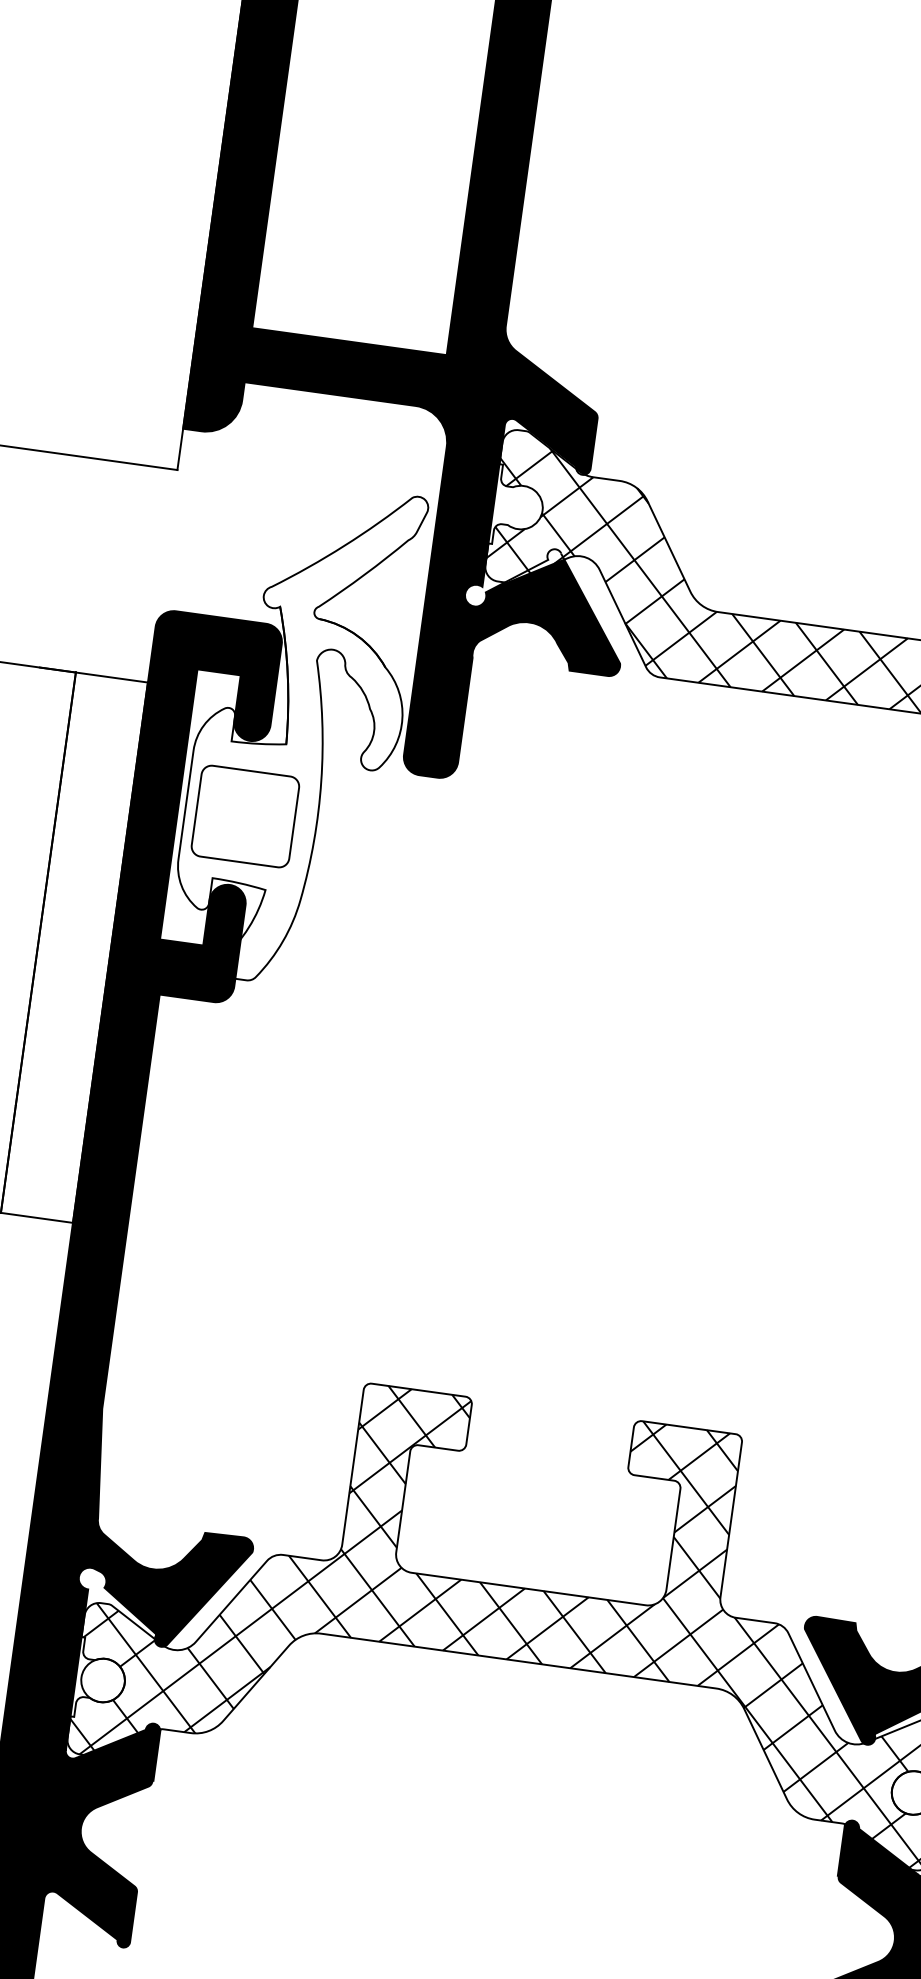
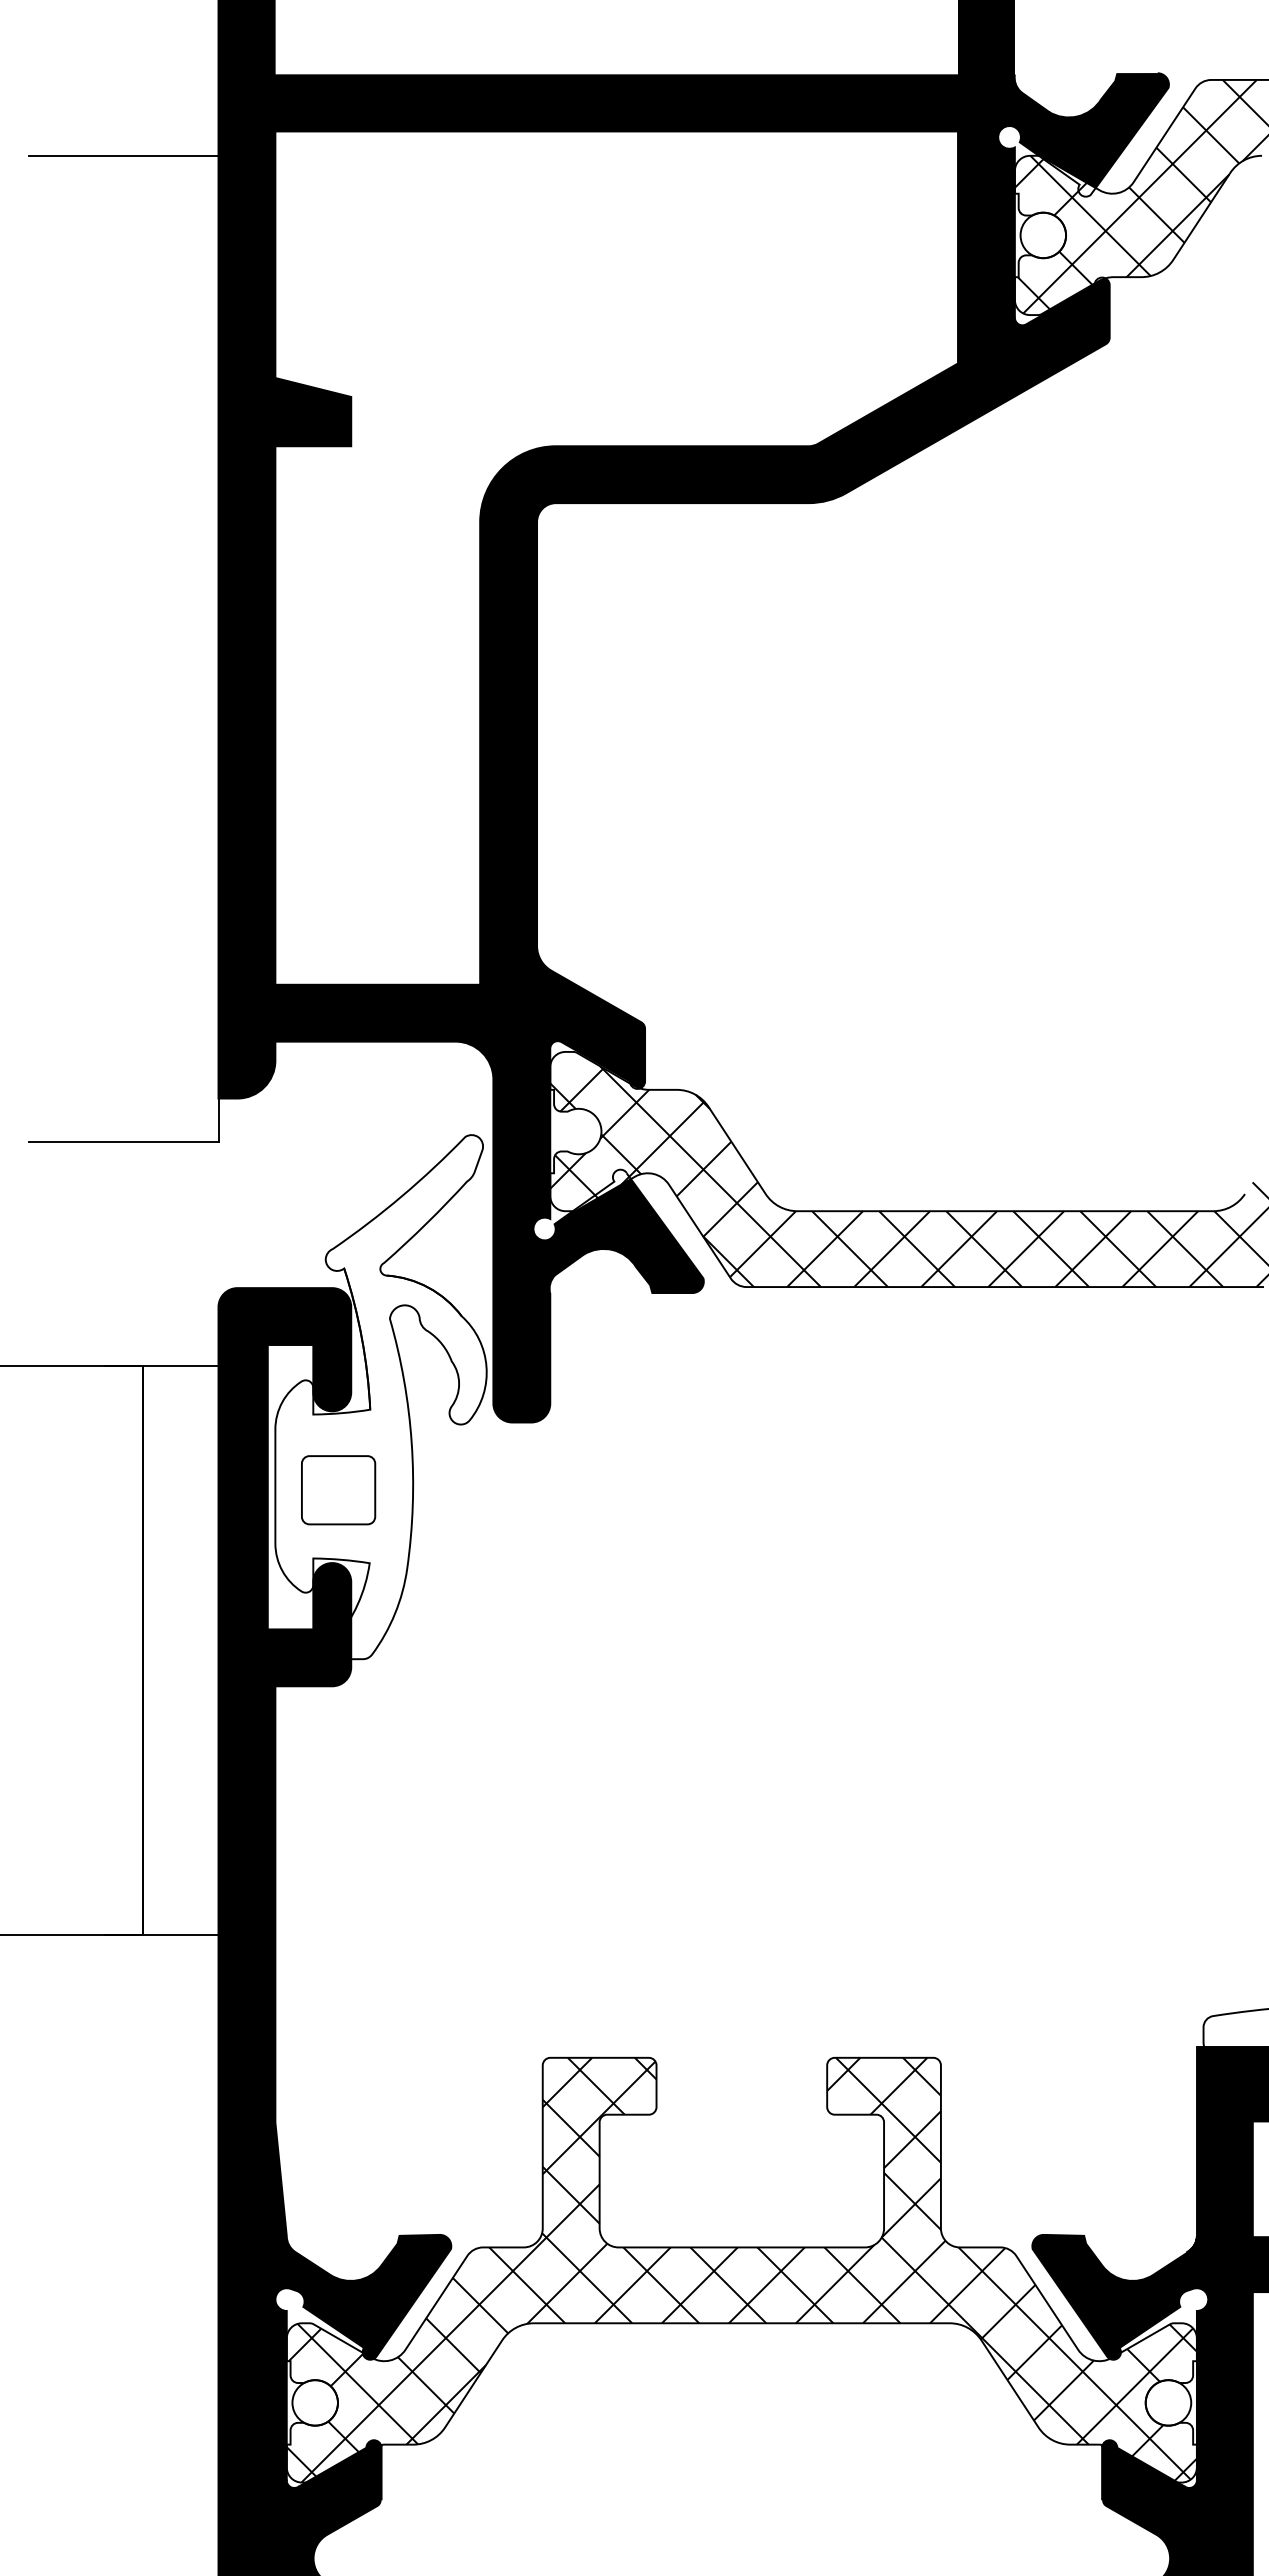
part: (245, 816) -> (338, 1490), size x0.71

